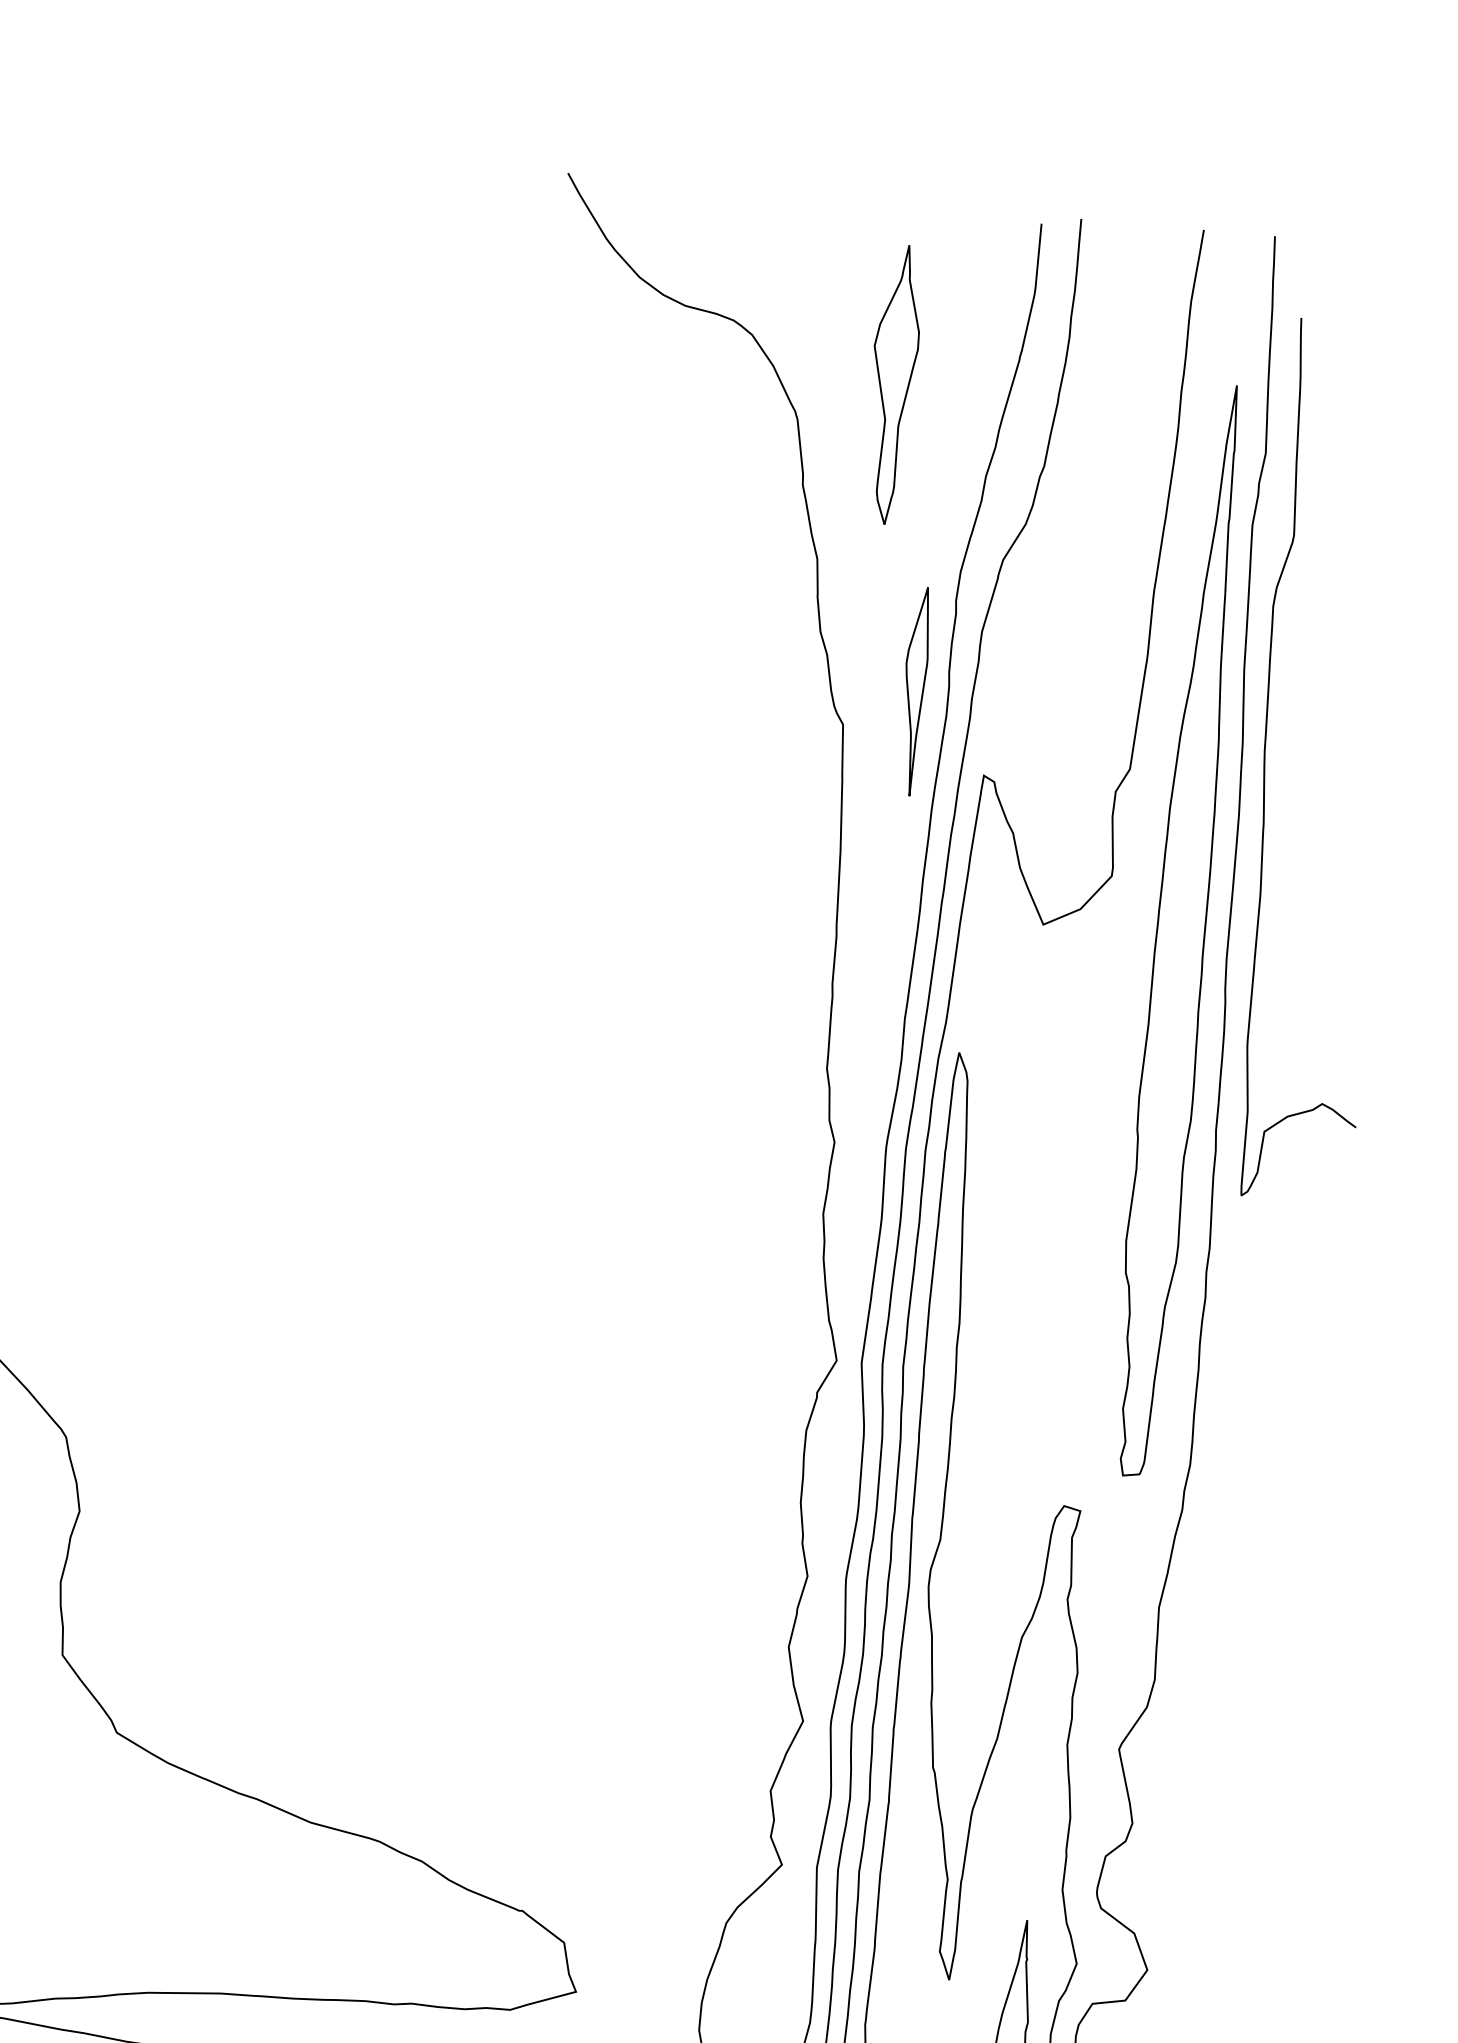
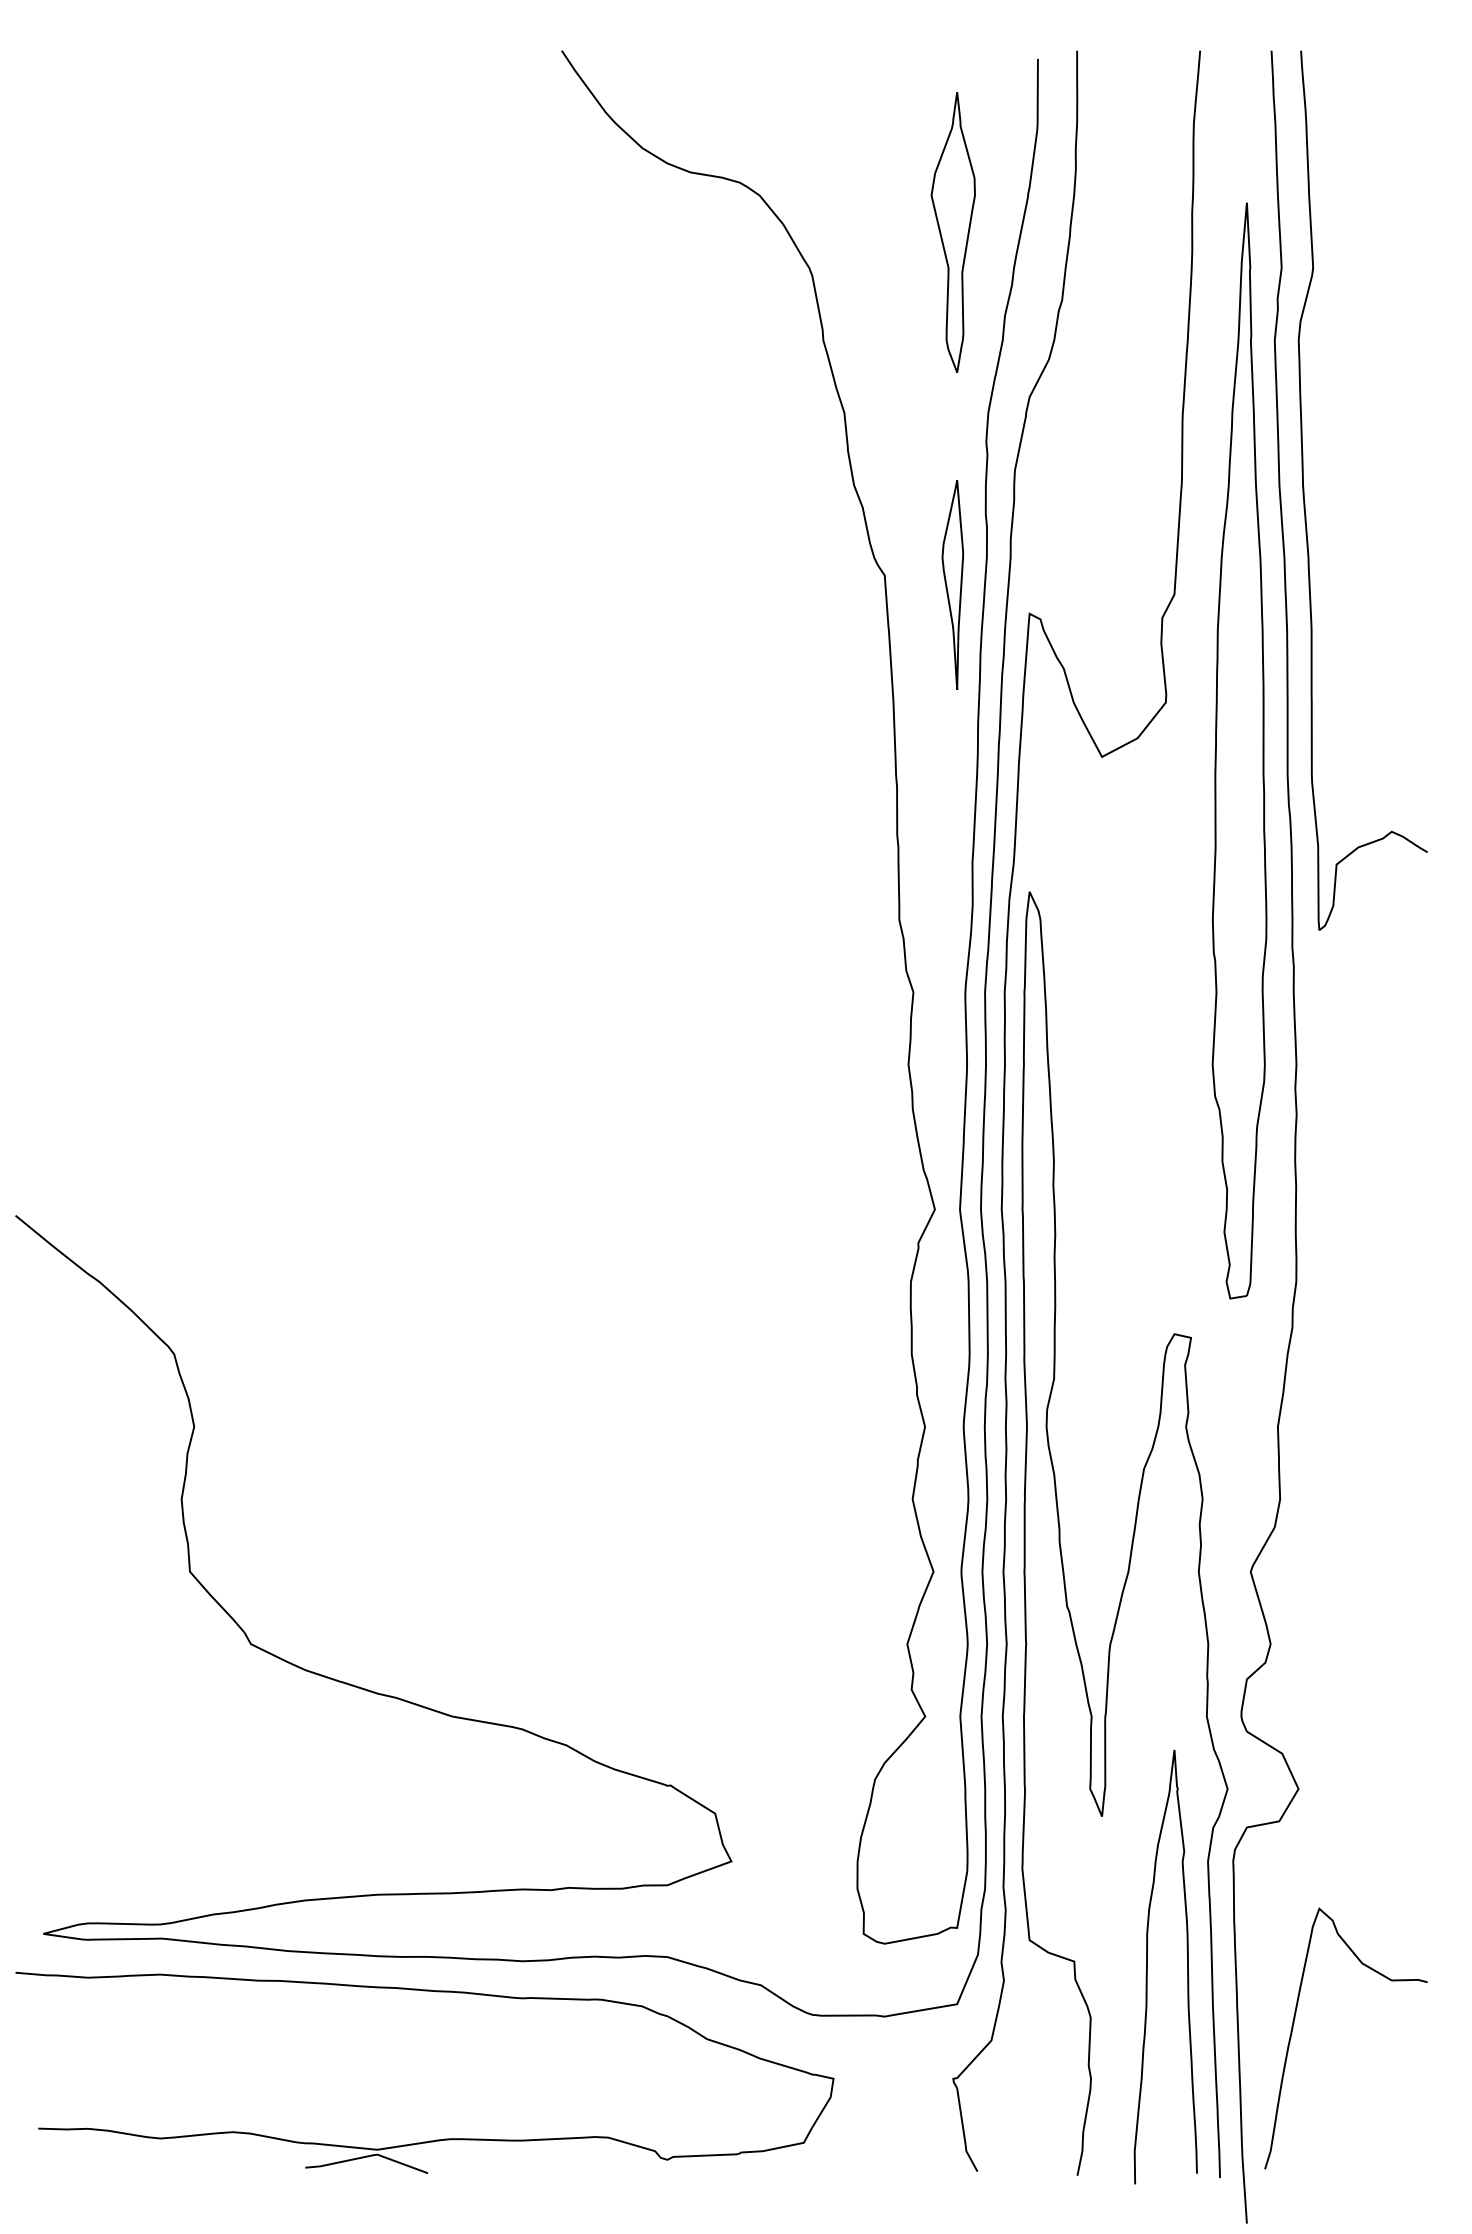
part: (892, 384) -> (952, 232), moved
part: (914, 690) -> (952, 584), moved
curve: (1265, 756) -> (1304, 490), moved

